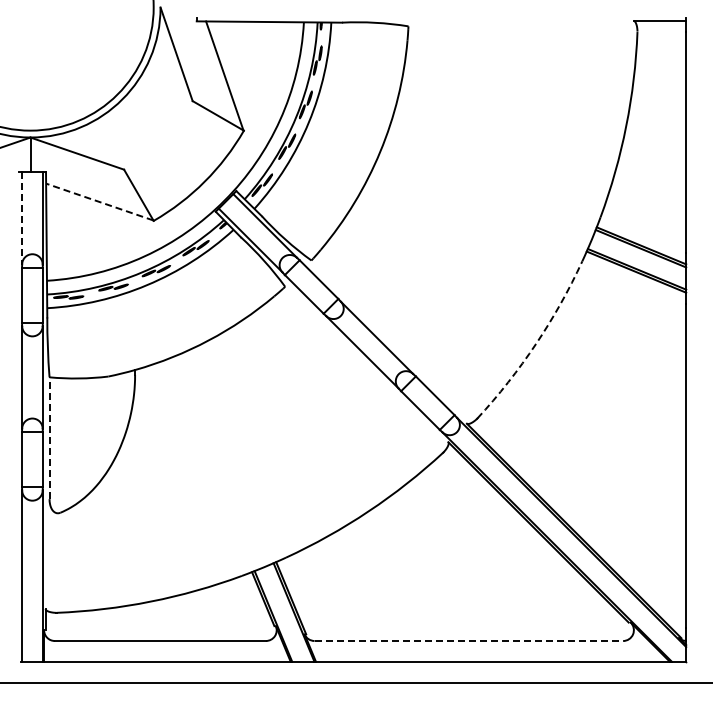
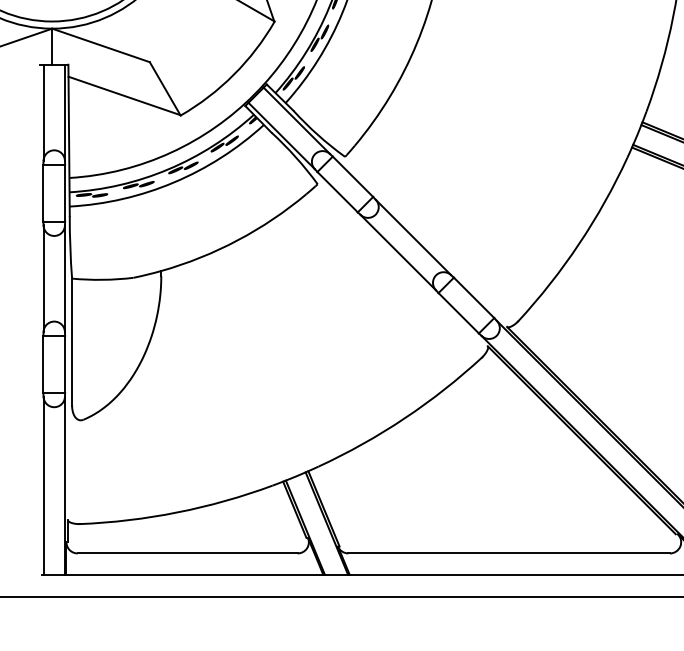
line: (99, 202) -> (124, 96), dashed -> solid
line: (22, 218) -> (43, 113), dashed -> solid
arc: (536, 344) -> (579, 244), dashed -> solid
line: (49, 438) -> (72, 342), dashed -> solid
line: (469, 641) -> (509, 553), dashed -> solid

